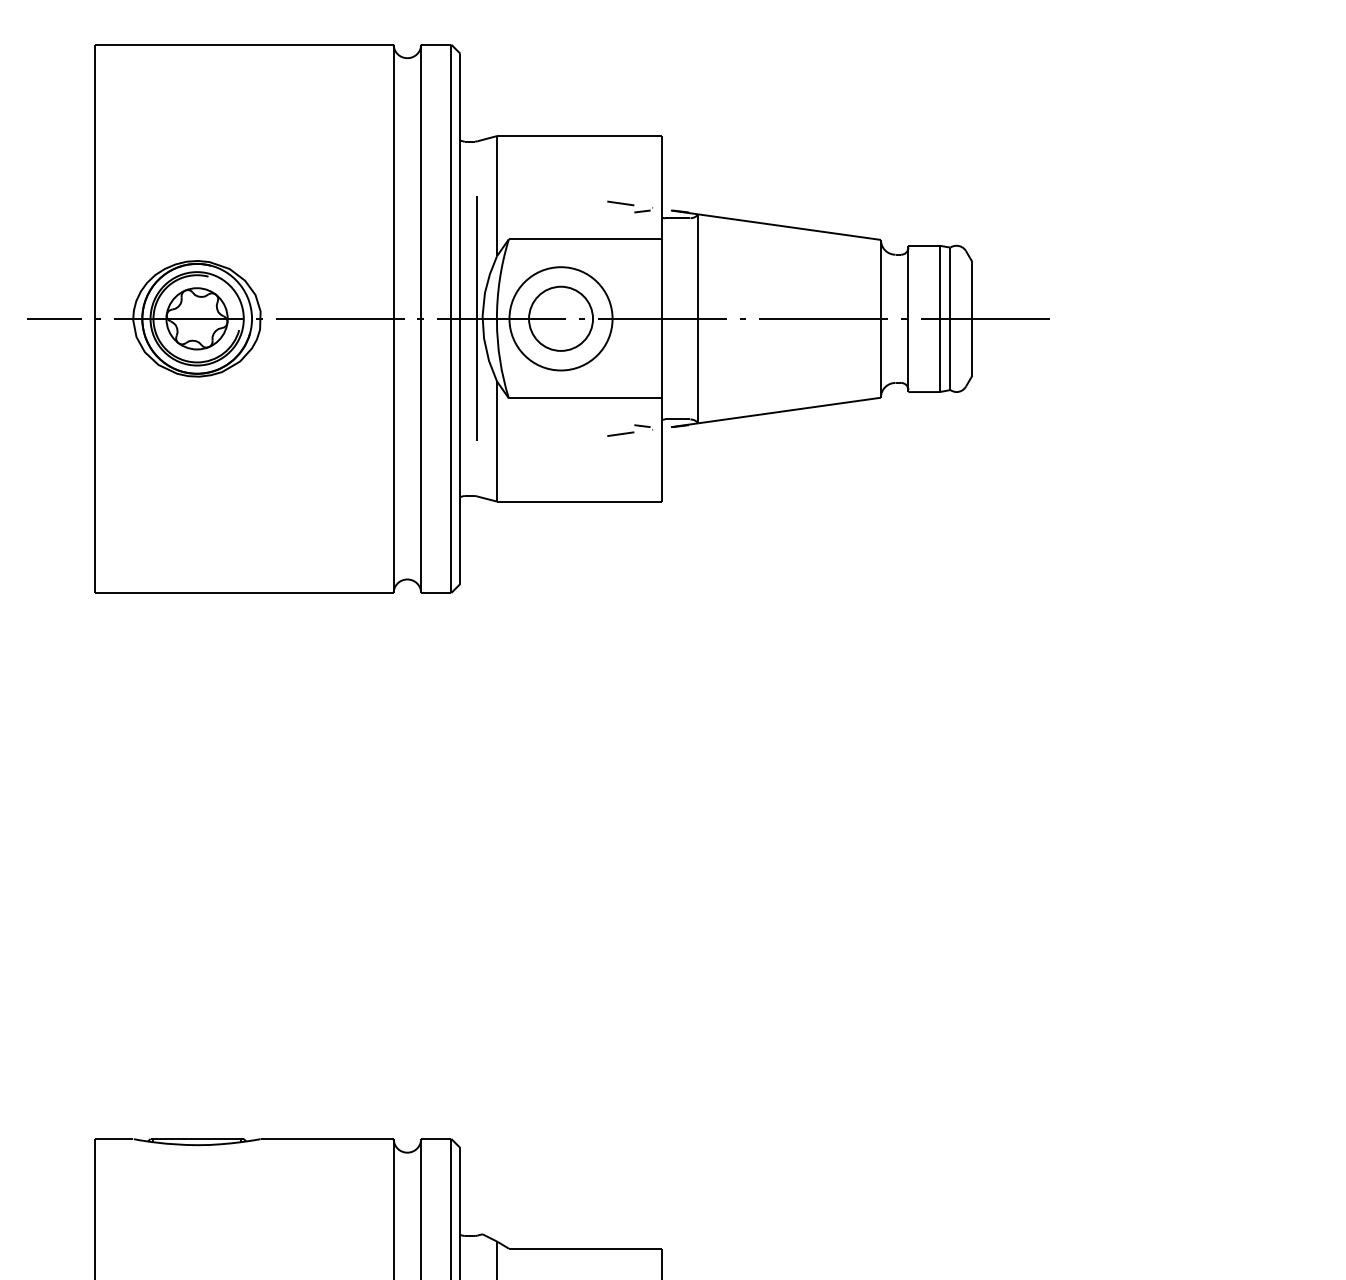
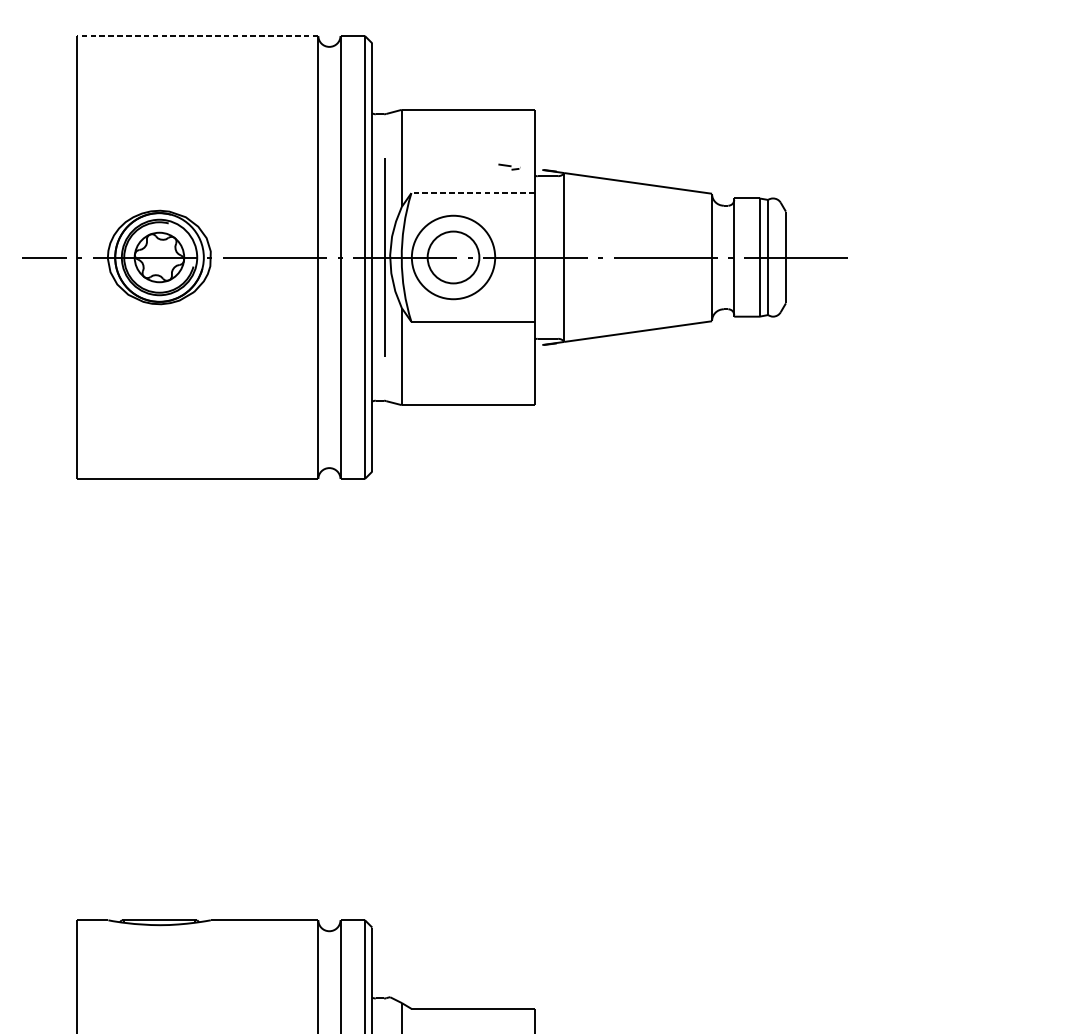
line: (243, 44) -> (196, 35), solid -> dashed
part: (630, 206) -> (509, 166), size x0.6
line: (584, 239) -> (472, 193), solid -> dashed
part: (630, 430) -> (509, 347), removed

